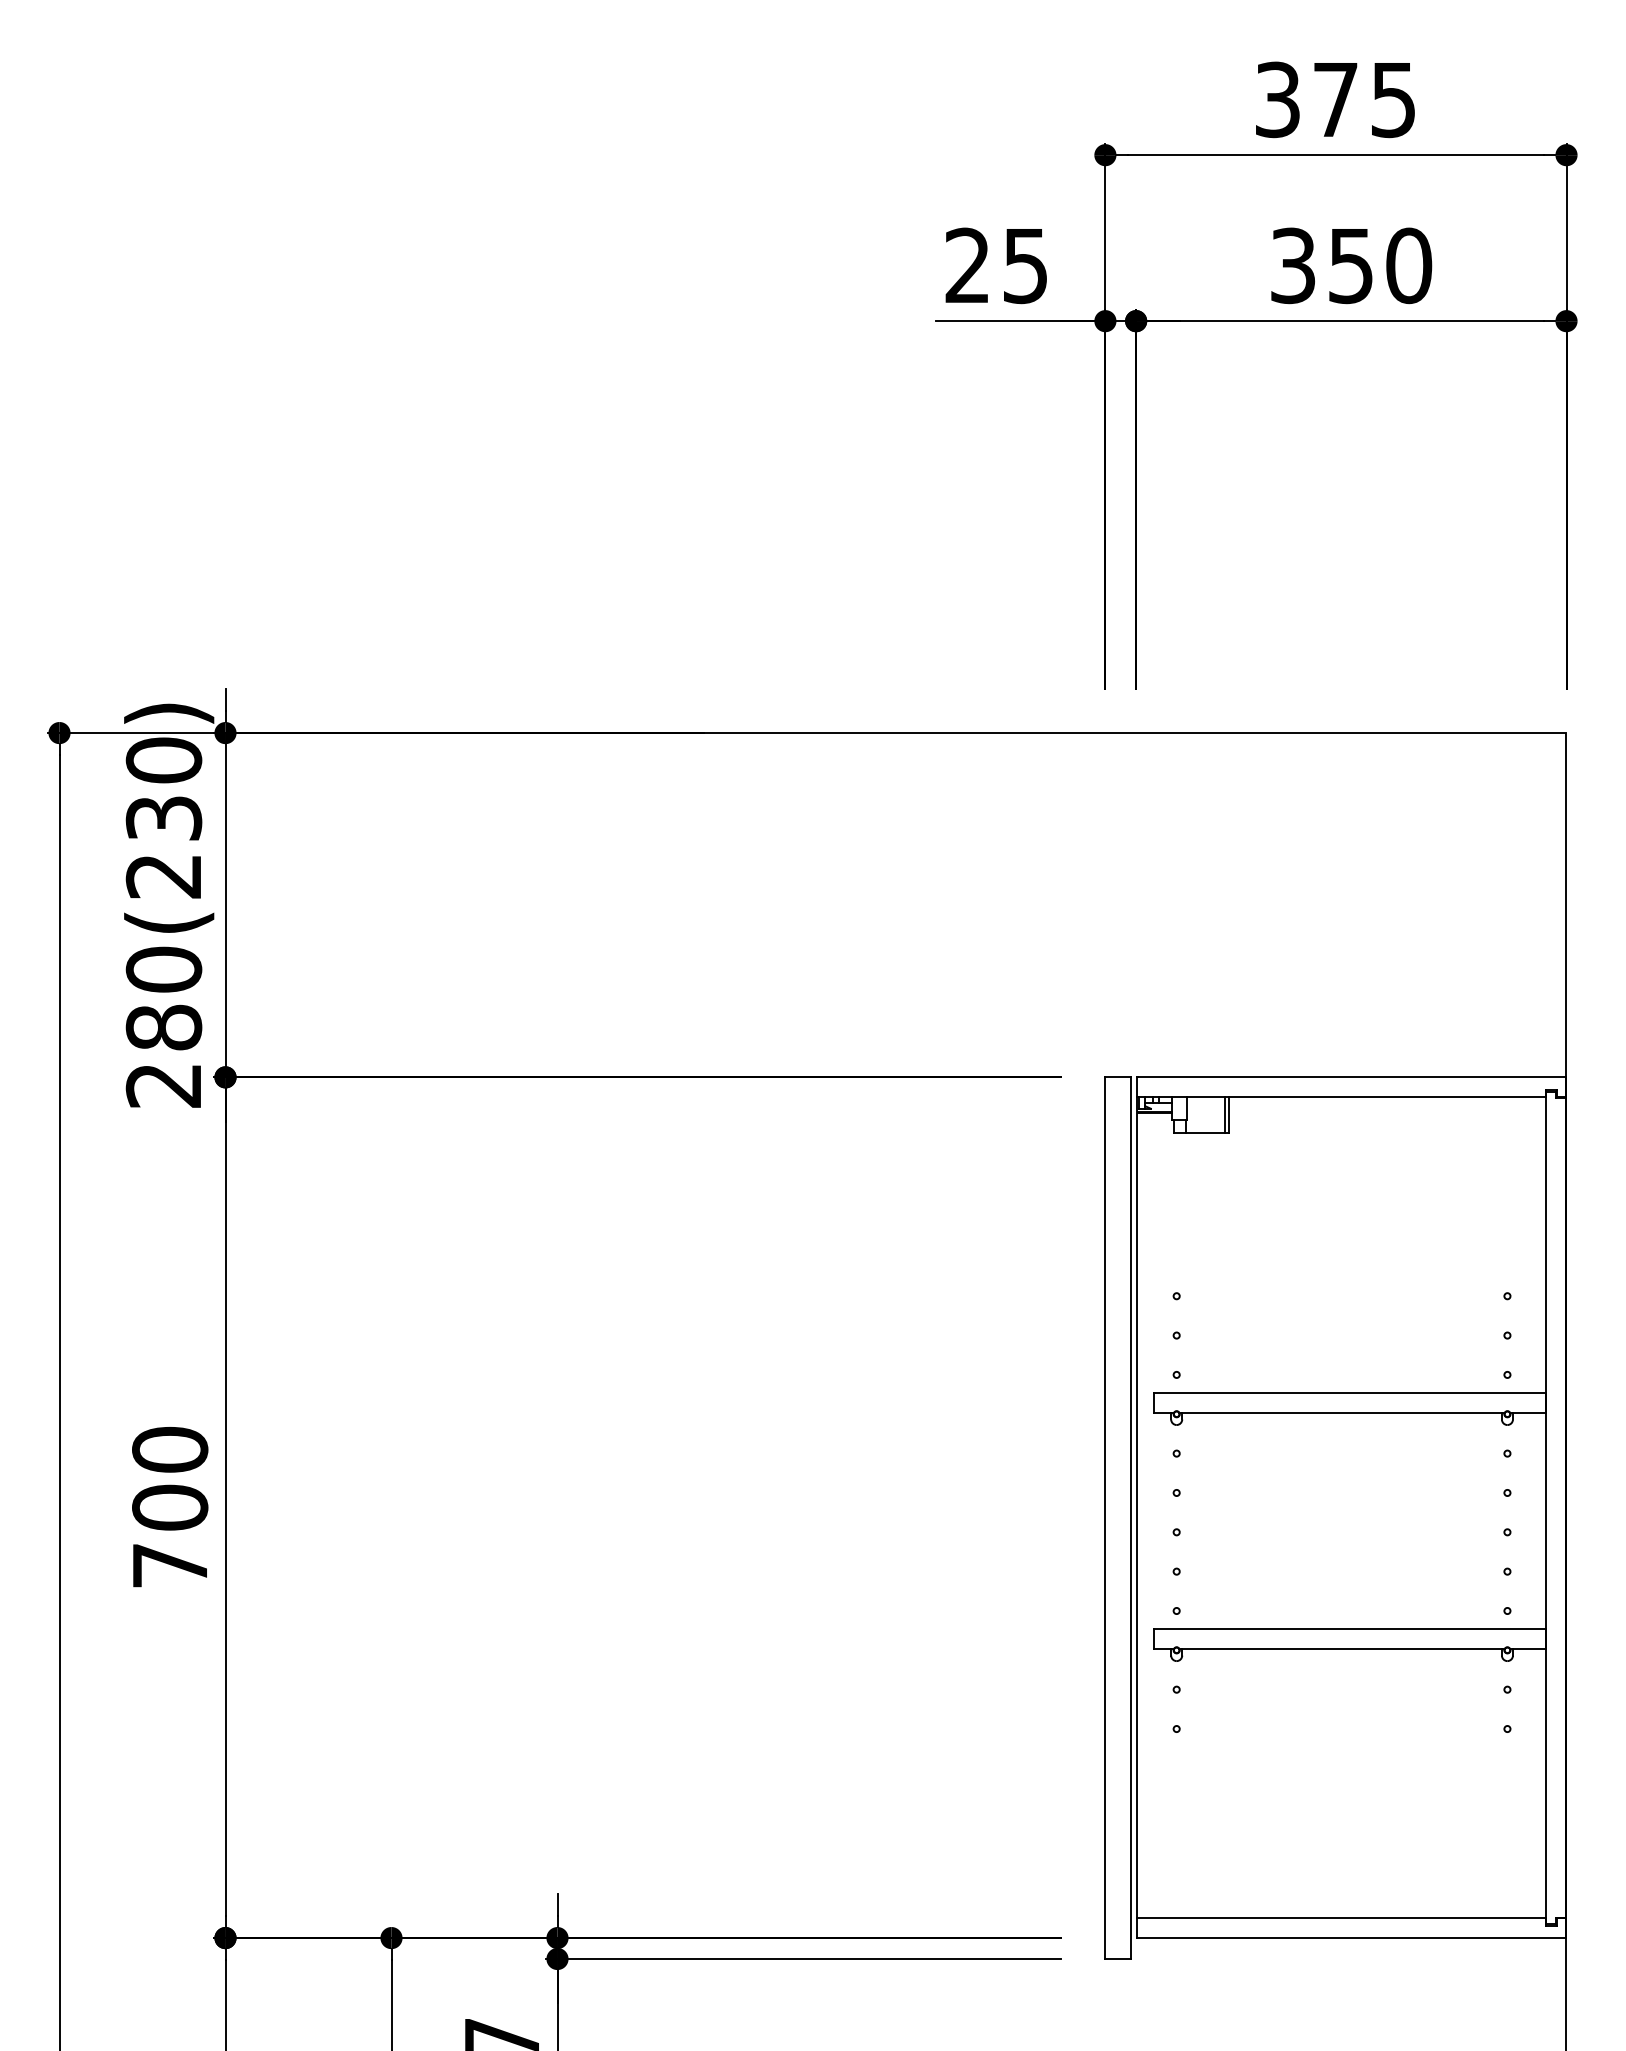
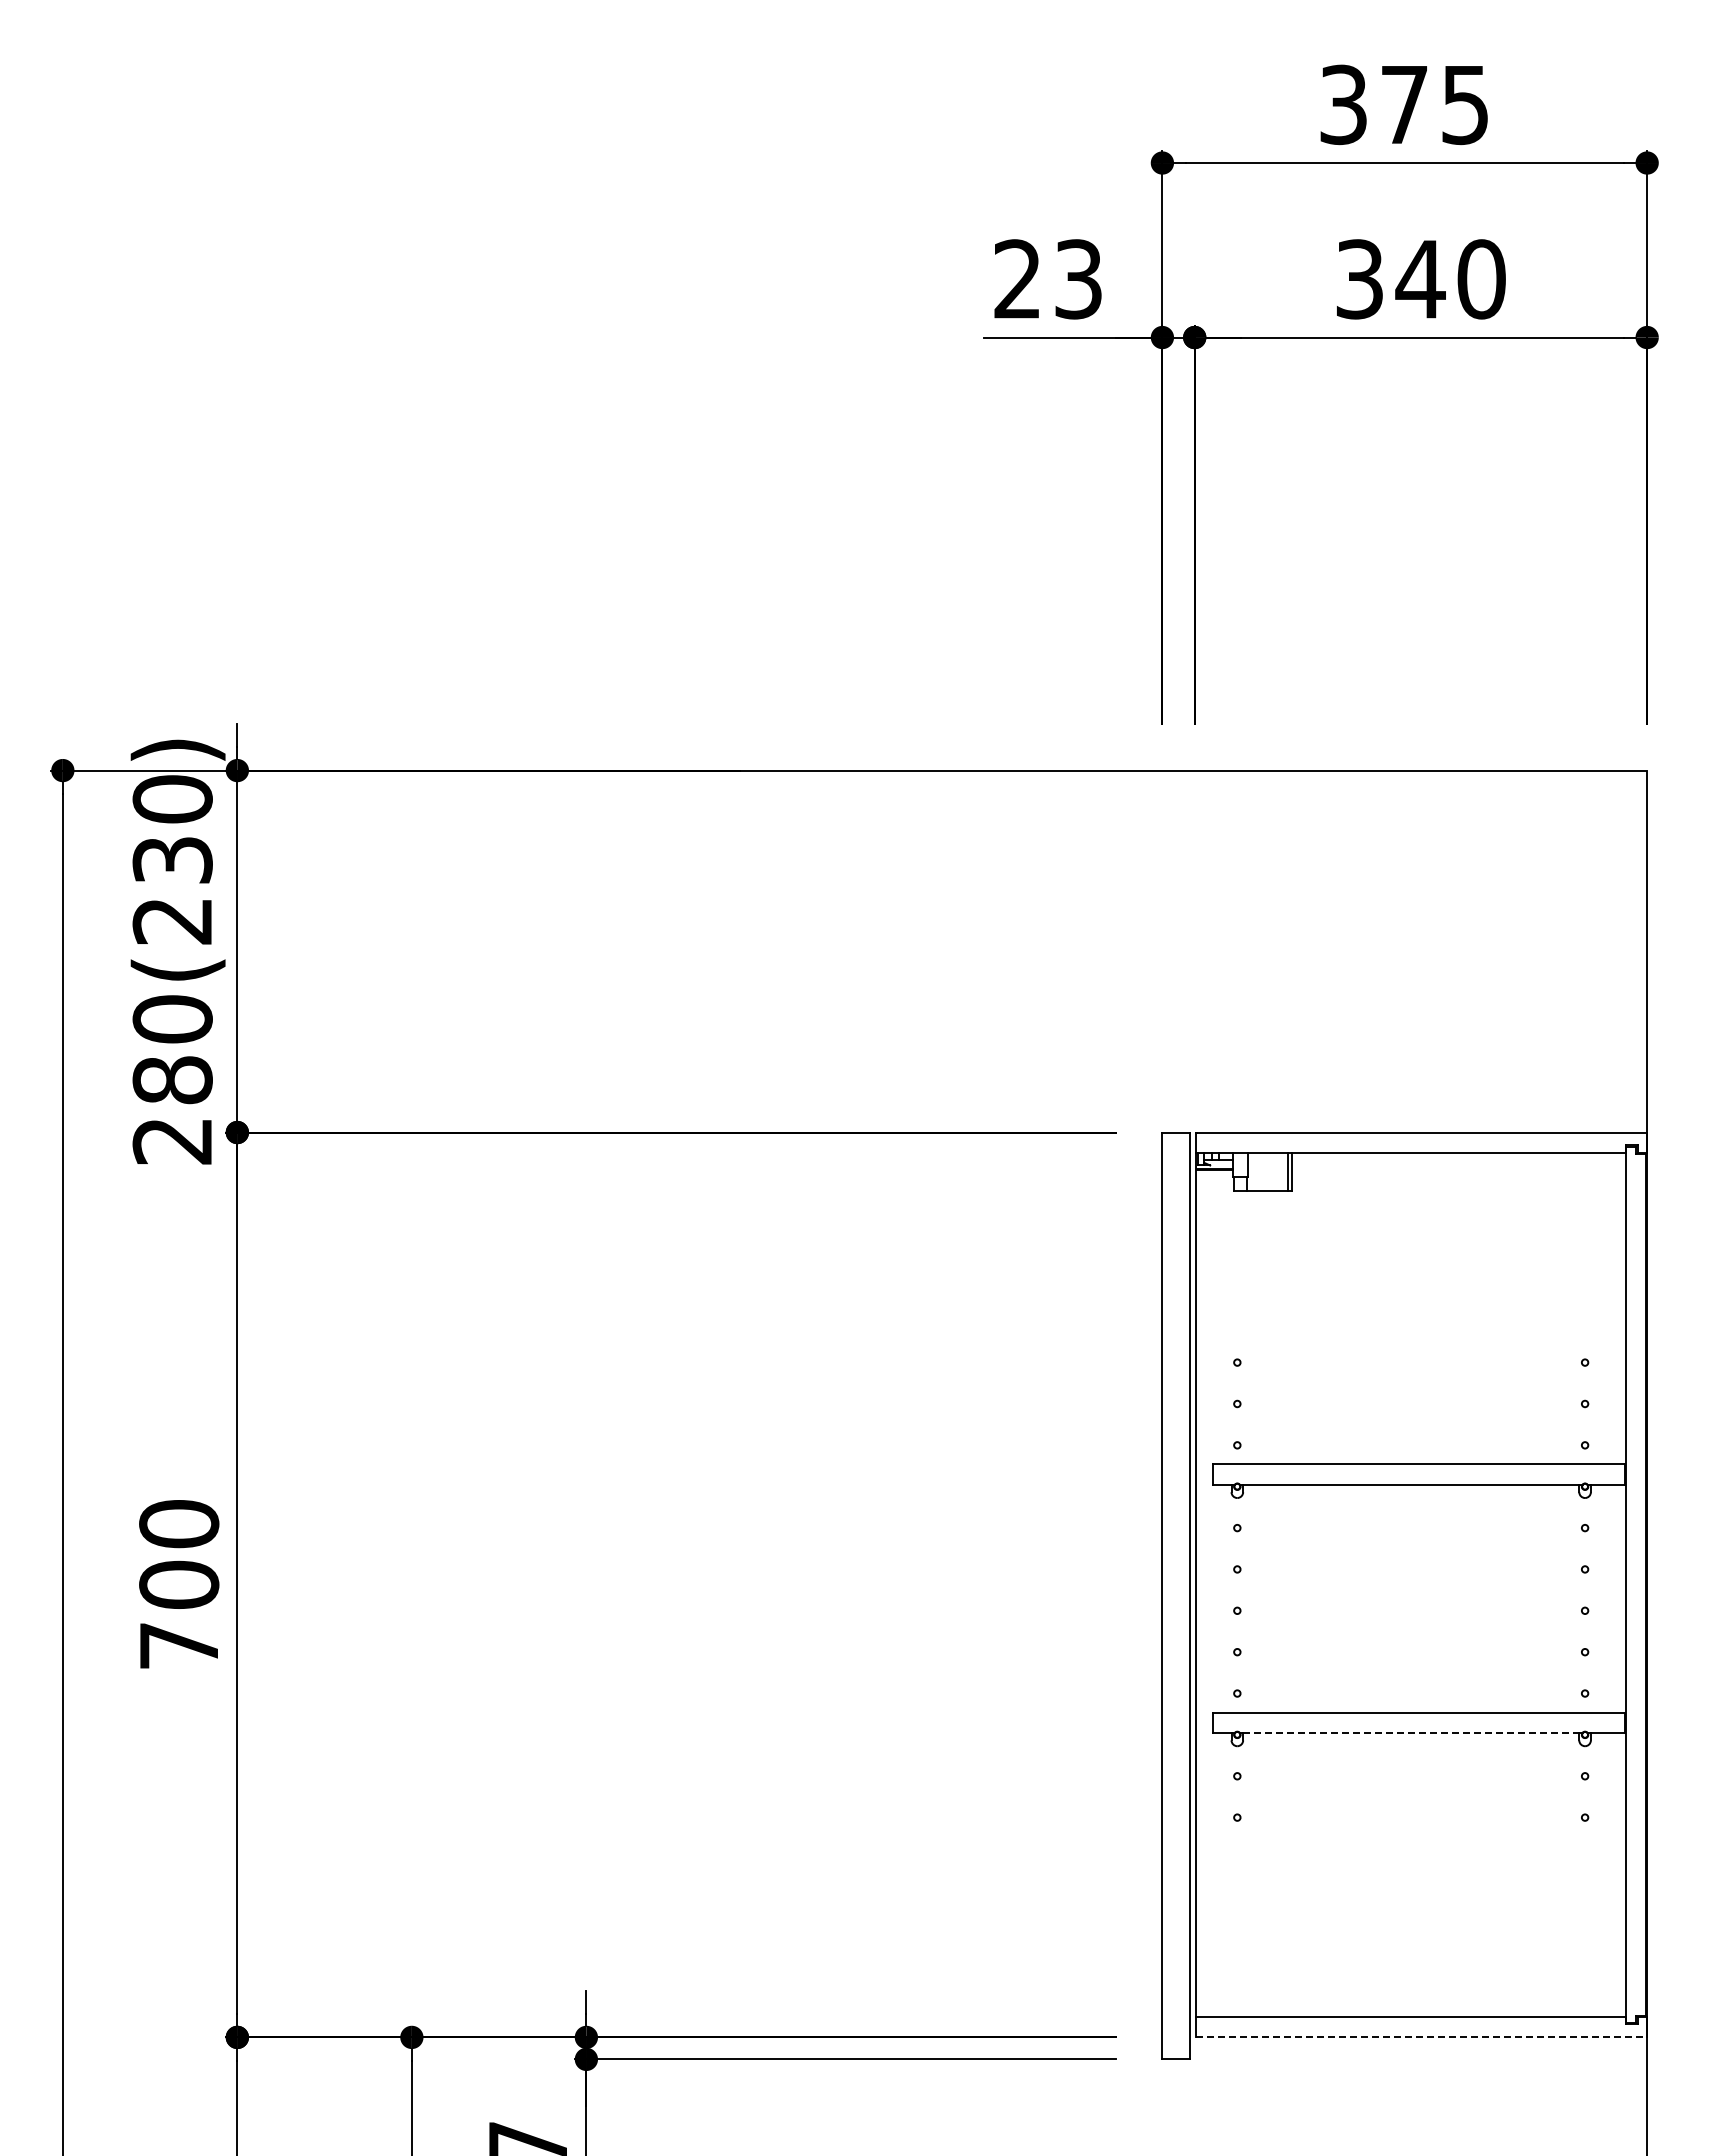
text: (1025, 265) -> (1078, 279), 25 -> 23
text: (1350, 265) -> (1420, 279), 350 -> 340
line: (1342, 1649) -> (1411, 1733), solid -> dashed
line: (1351, 1938) -> (1421, 2037), solid -> dashed

